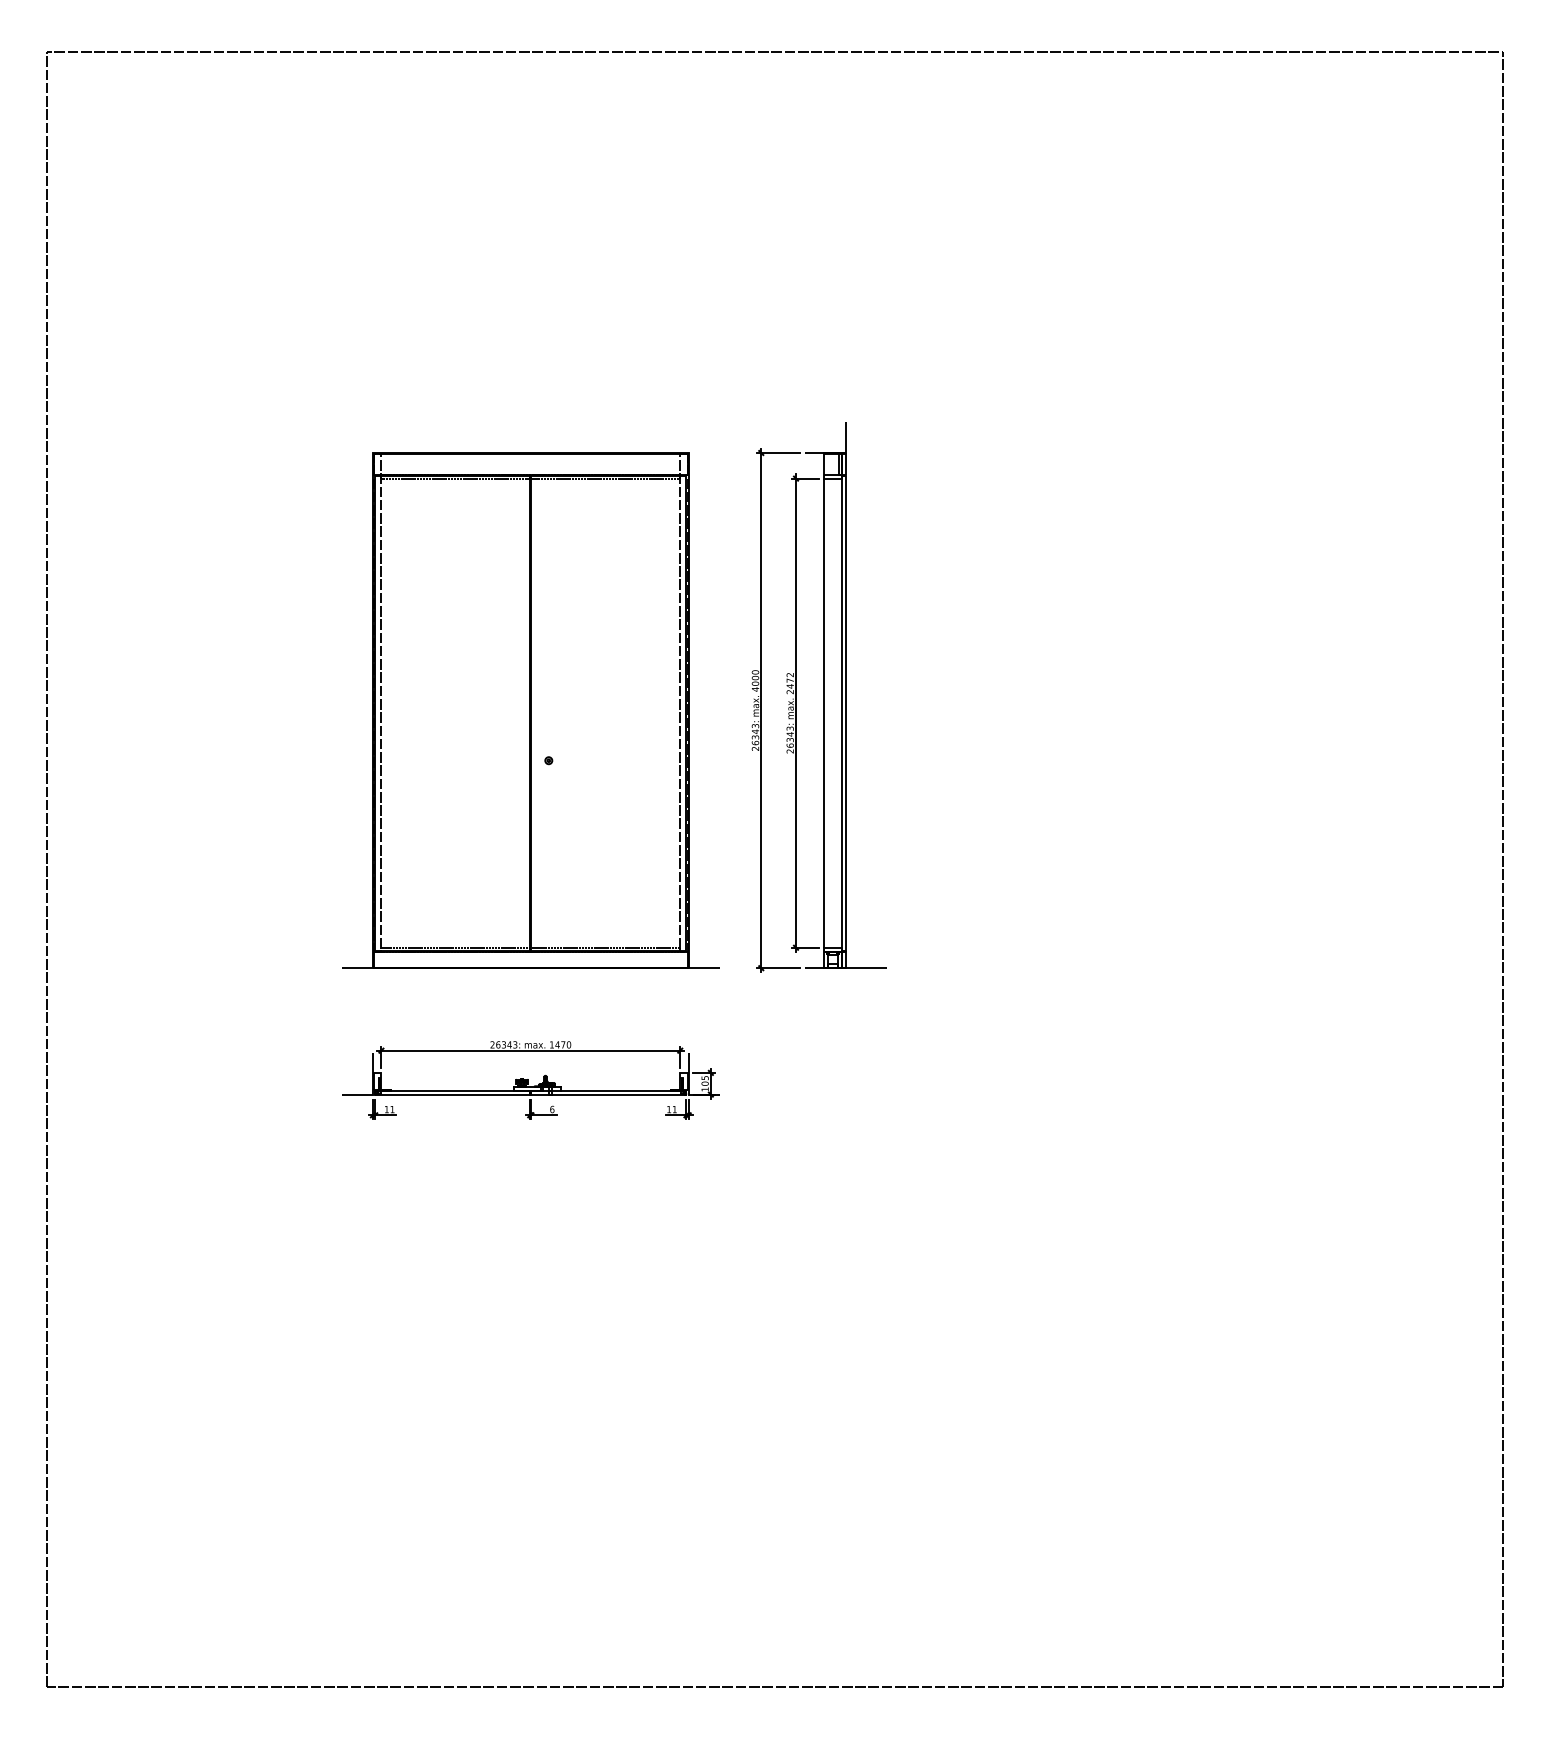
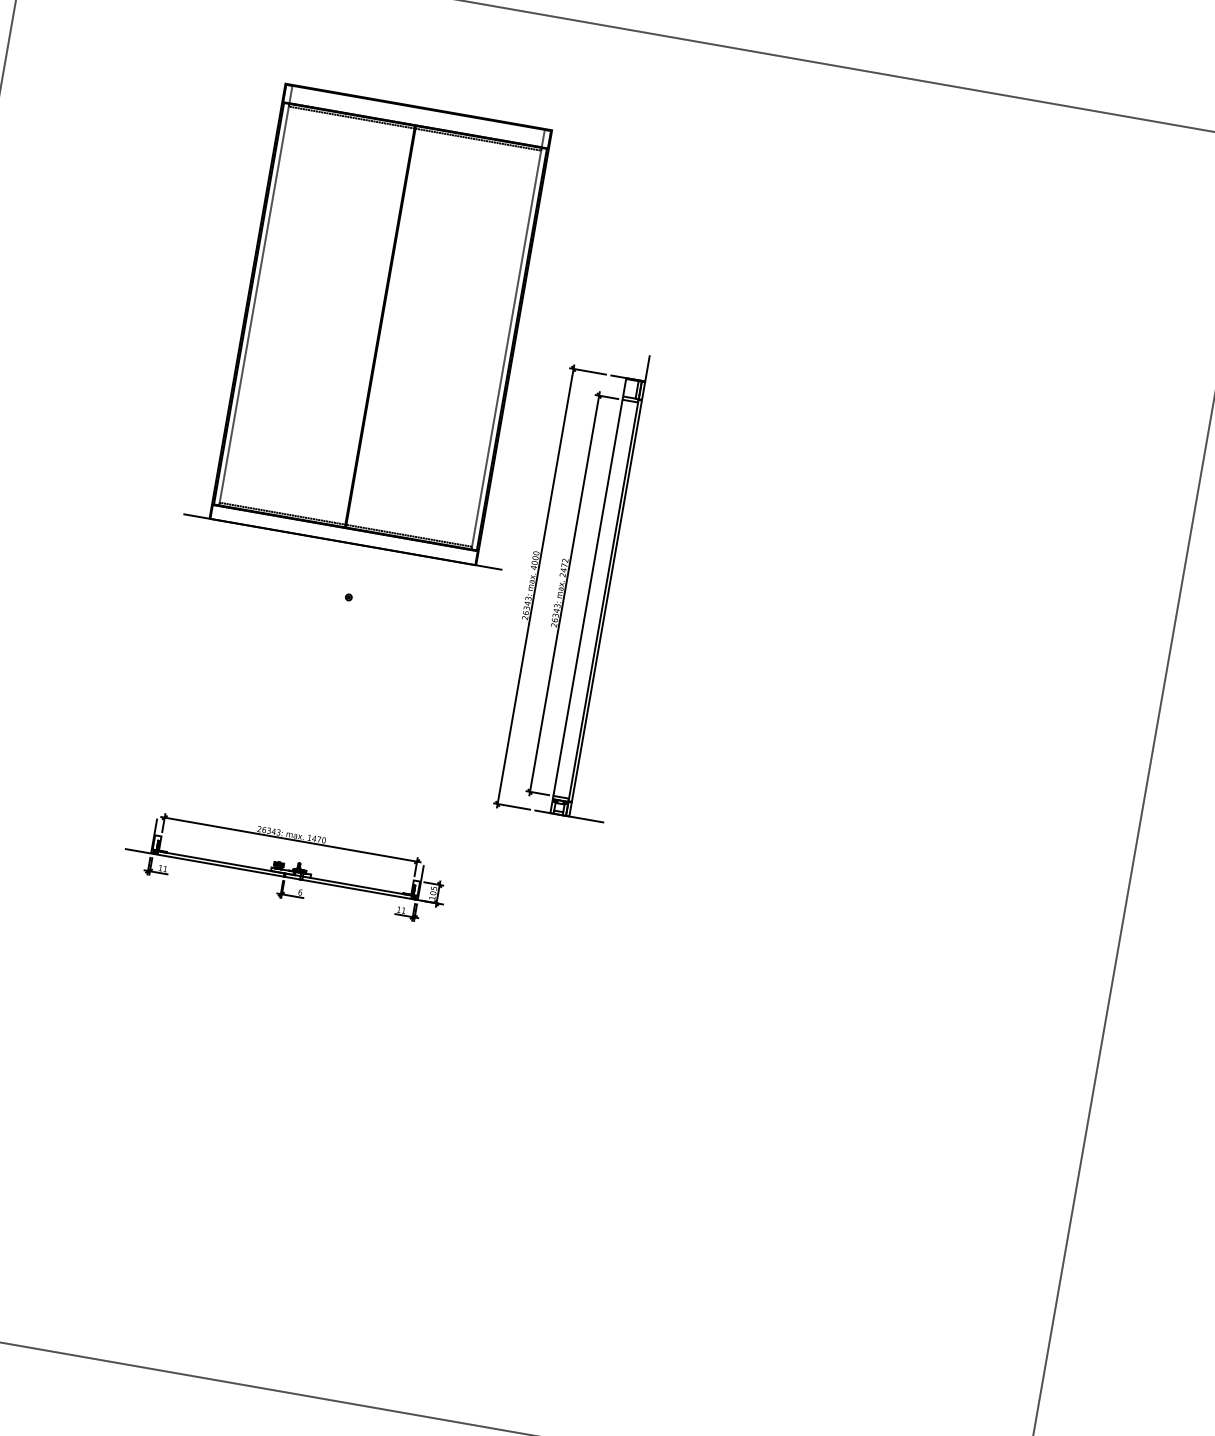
part: (530, 710) -> (380, 324), moved

